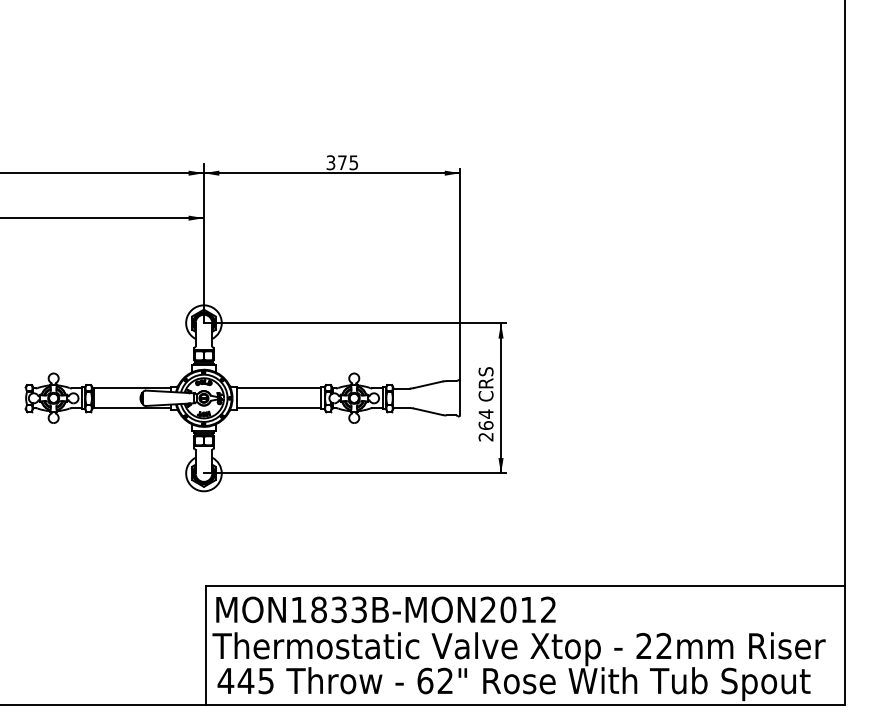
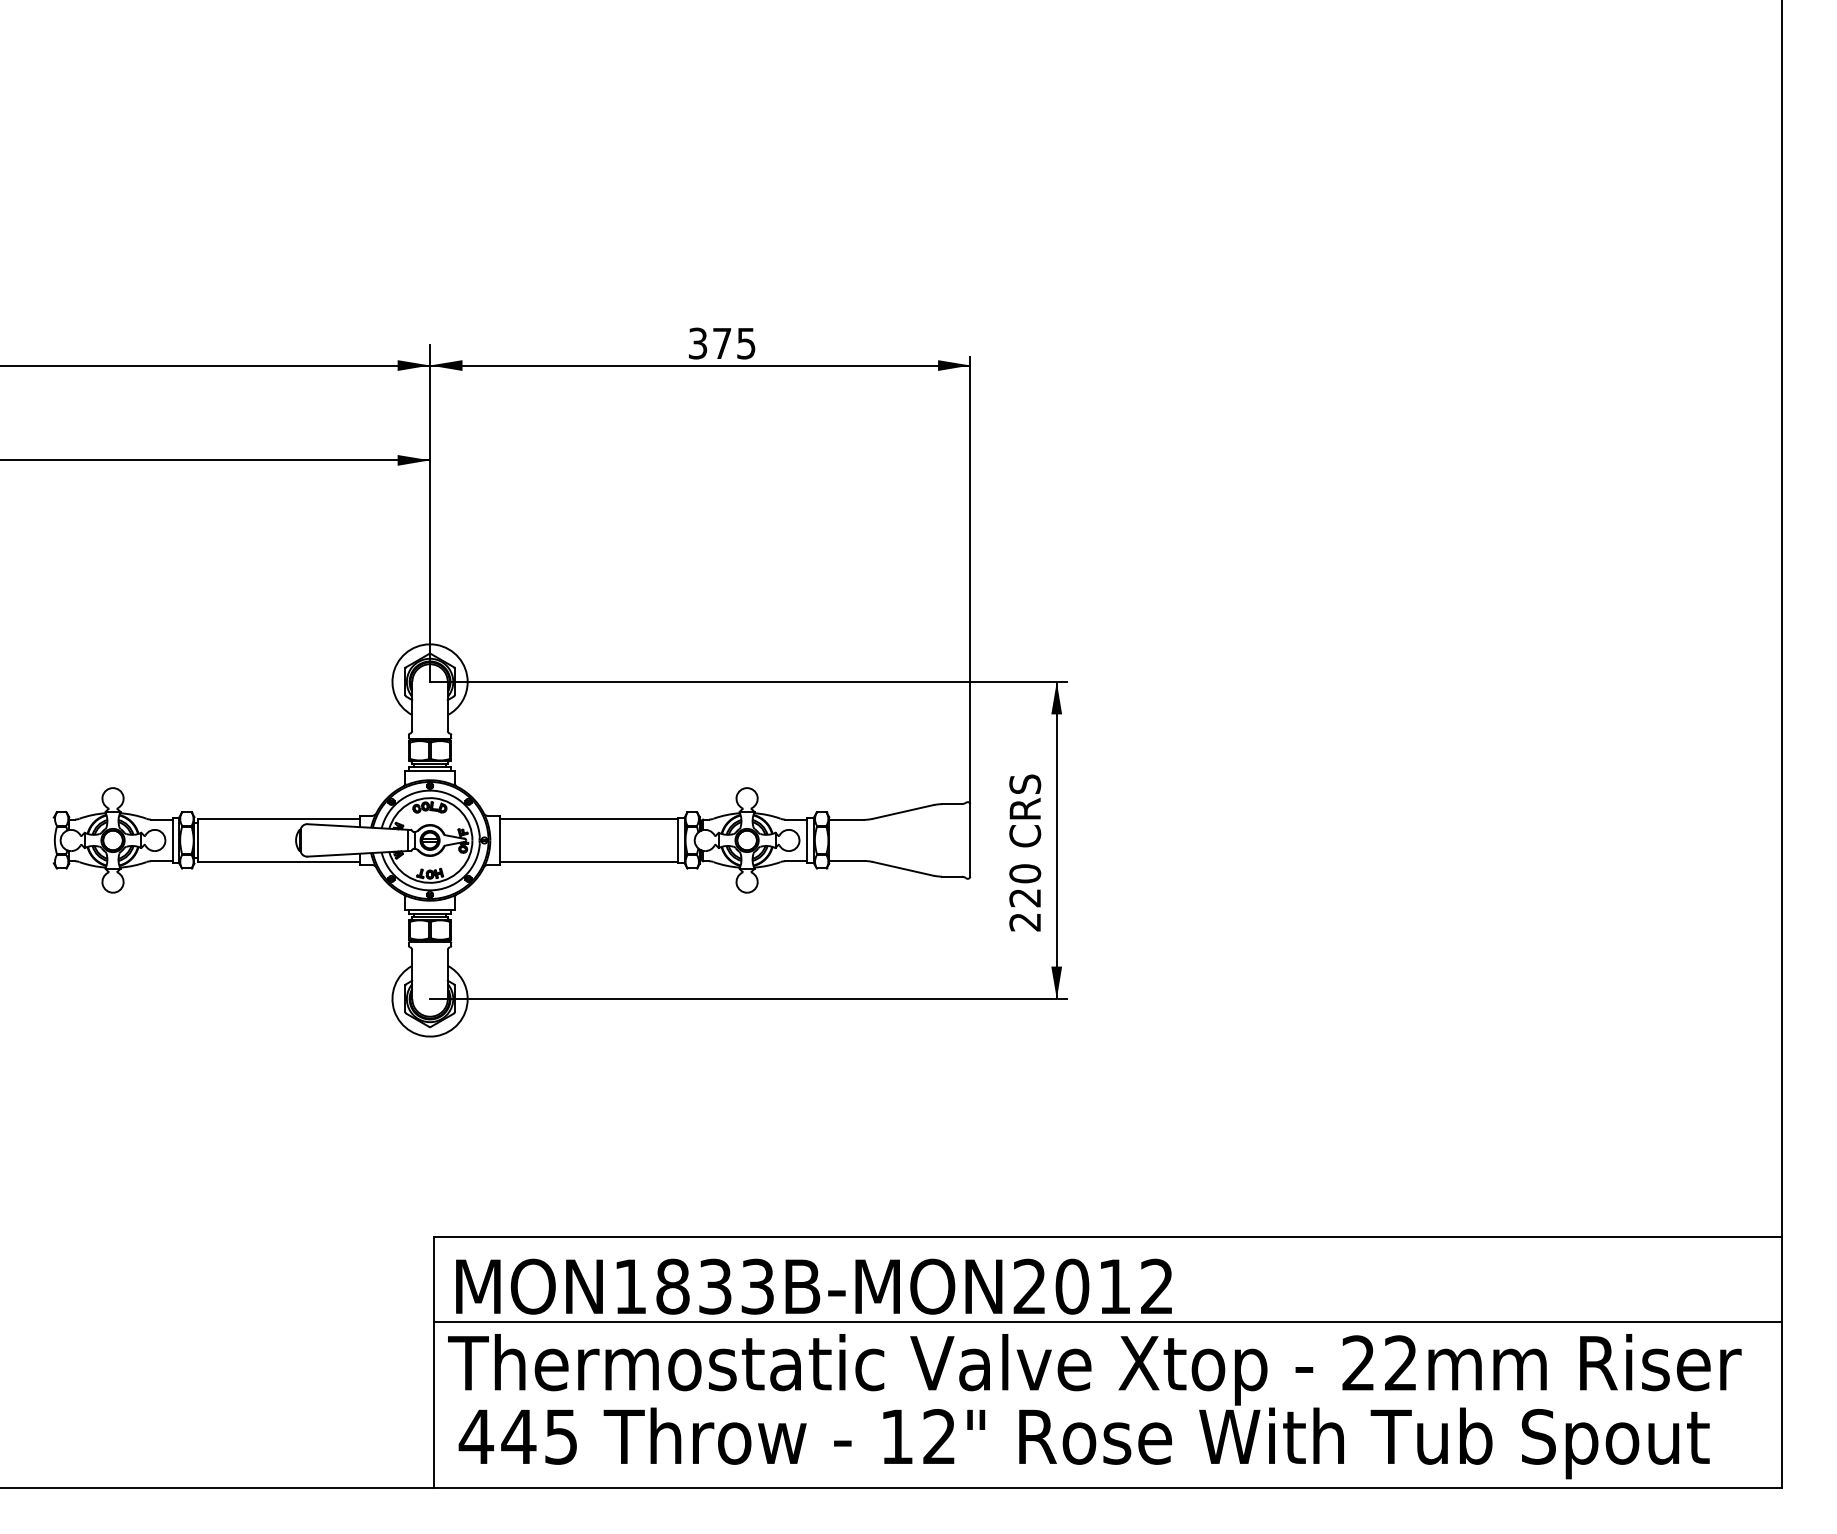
text: (485, 419) -> (1023, 885), 264 -> 220
line: (524, 626) -> (1106, 1321), added
text: (425, 680) -> (897, 1435), 62" -> 12"

